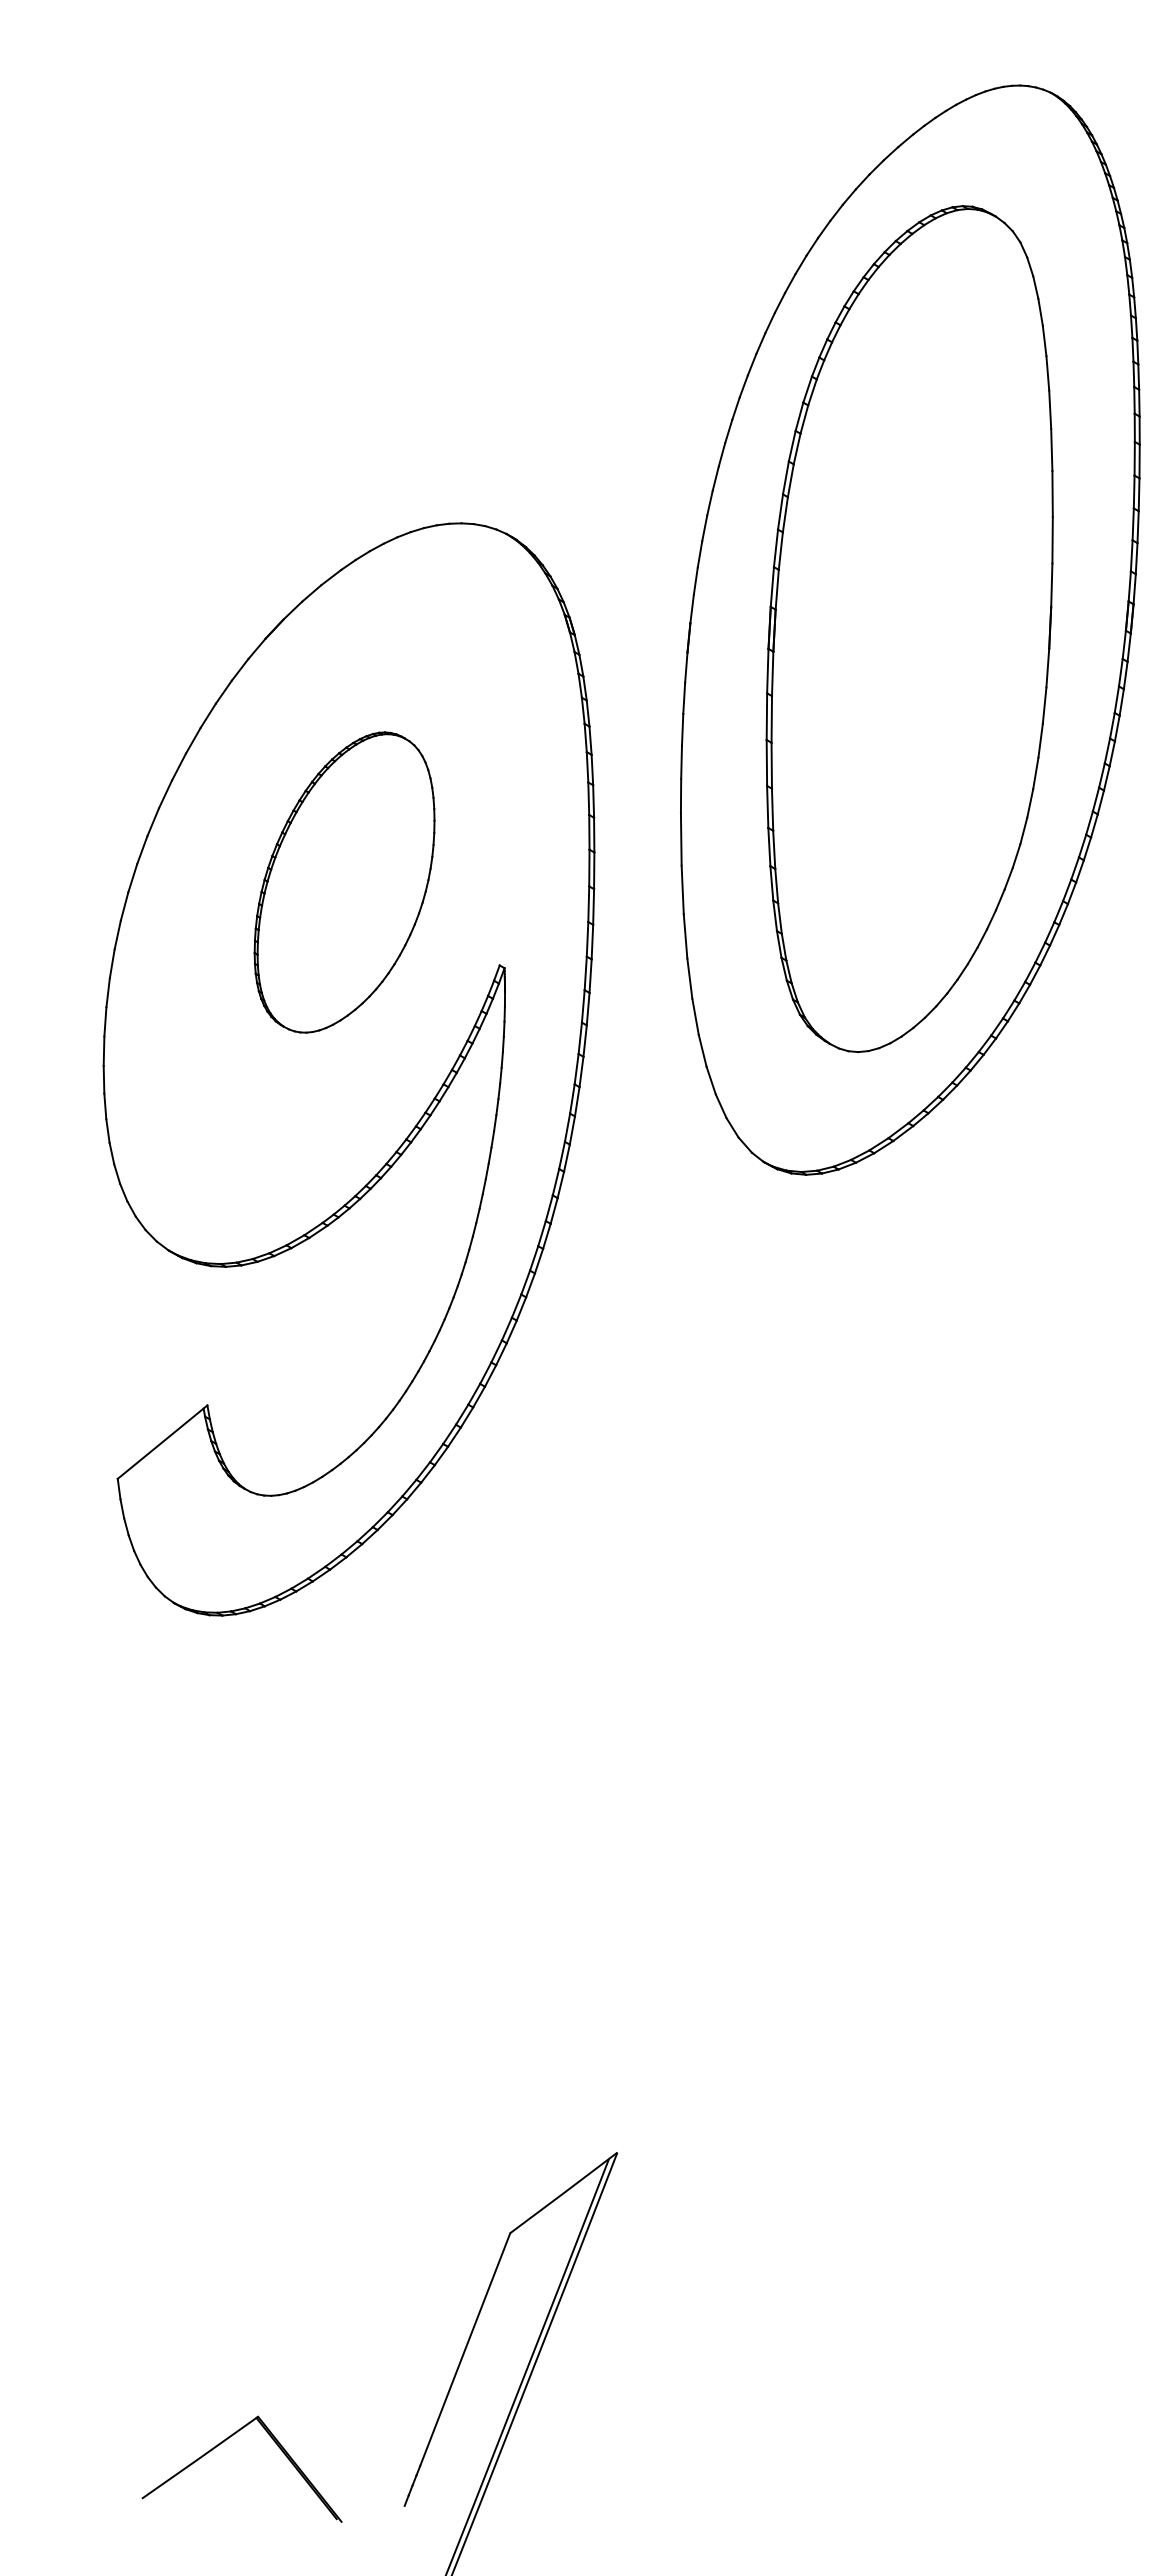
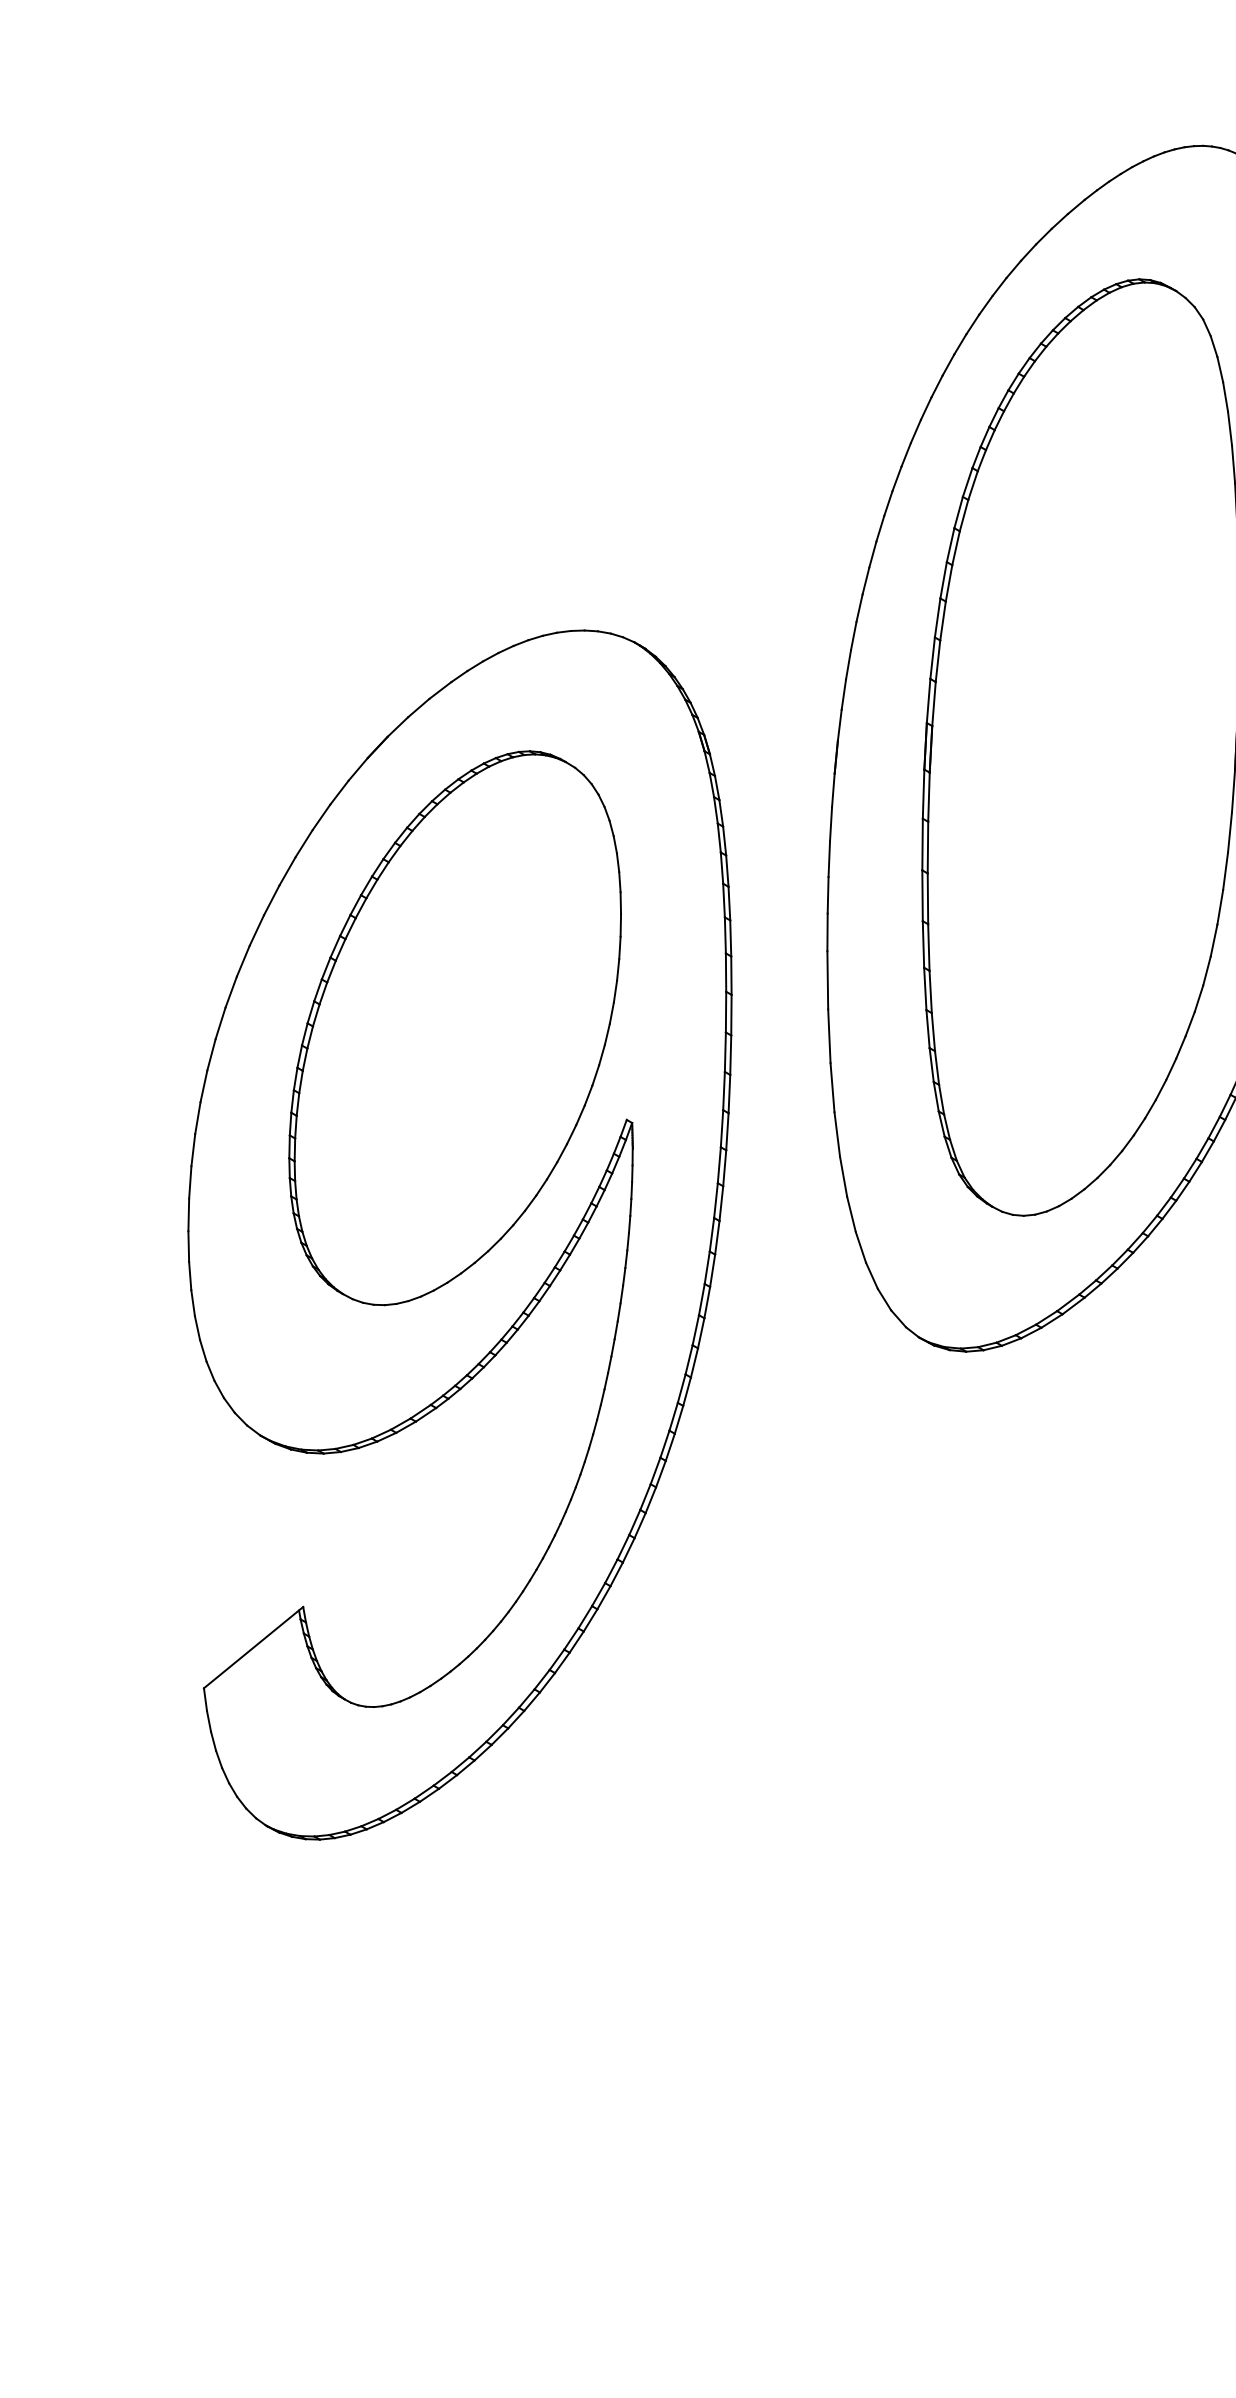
part: (344, 882) -> (454, 1028), size x1.67

